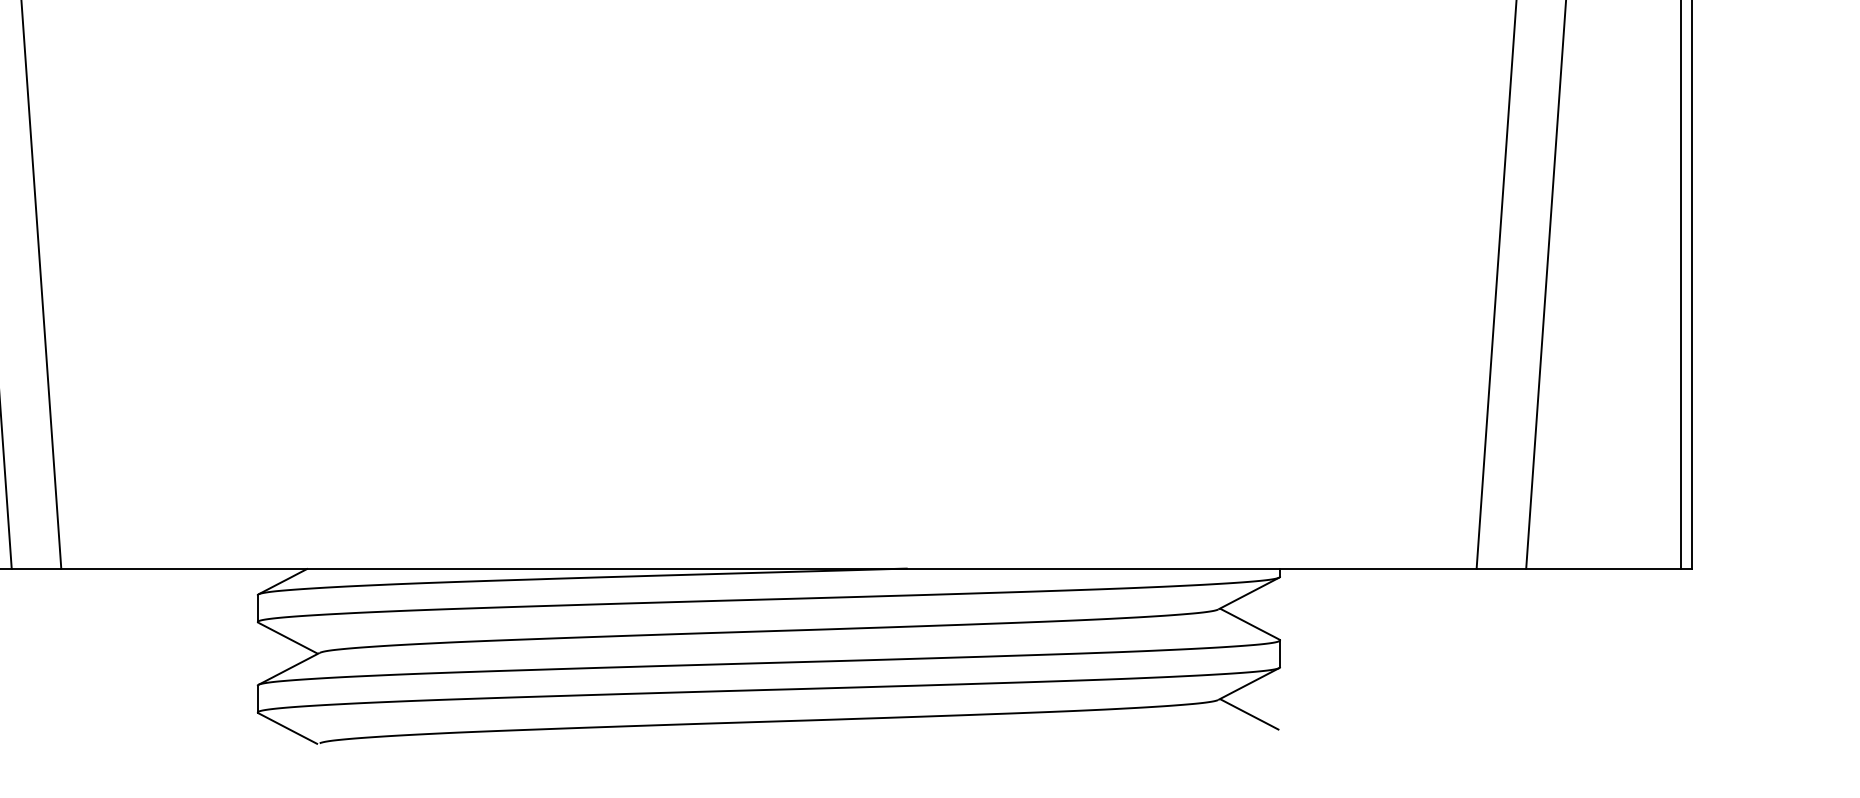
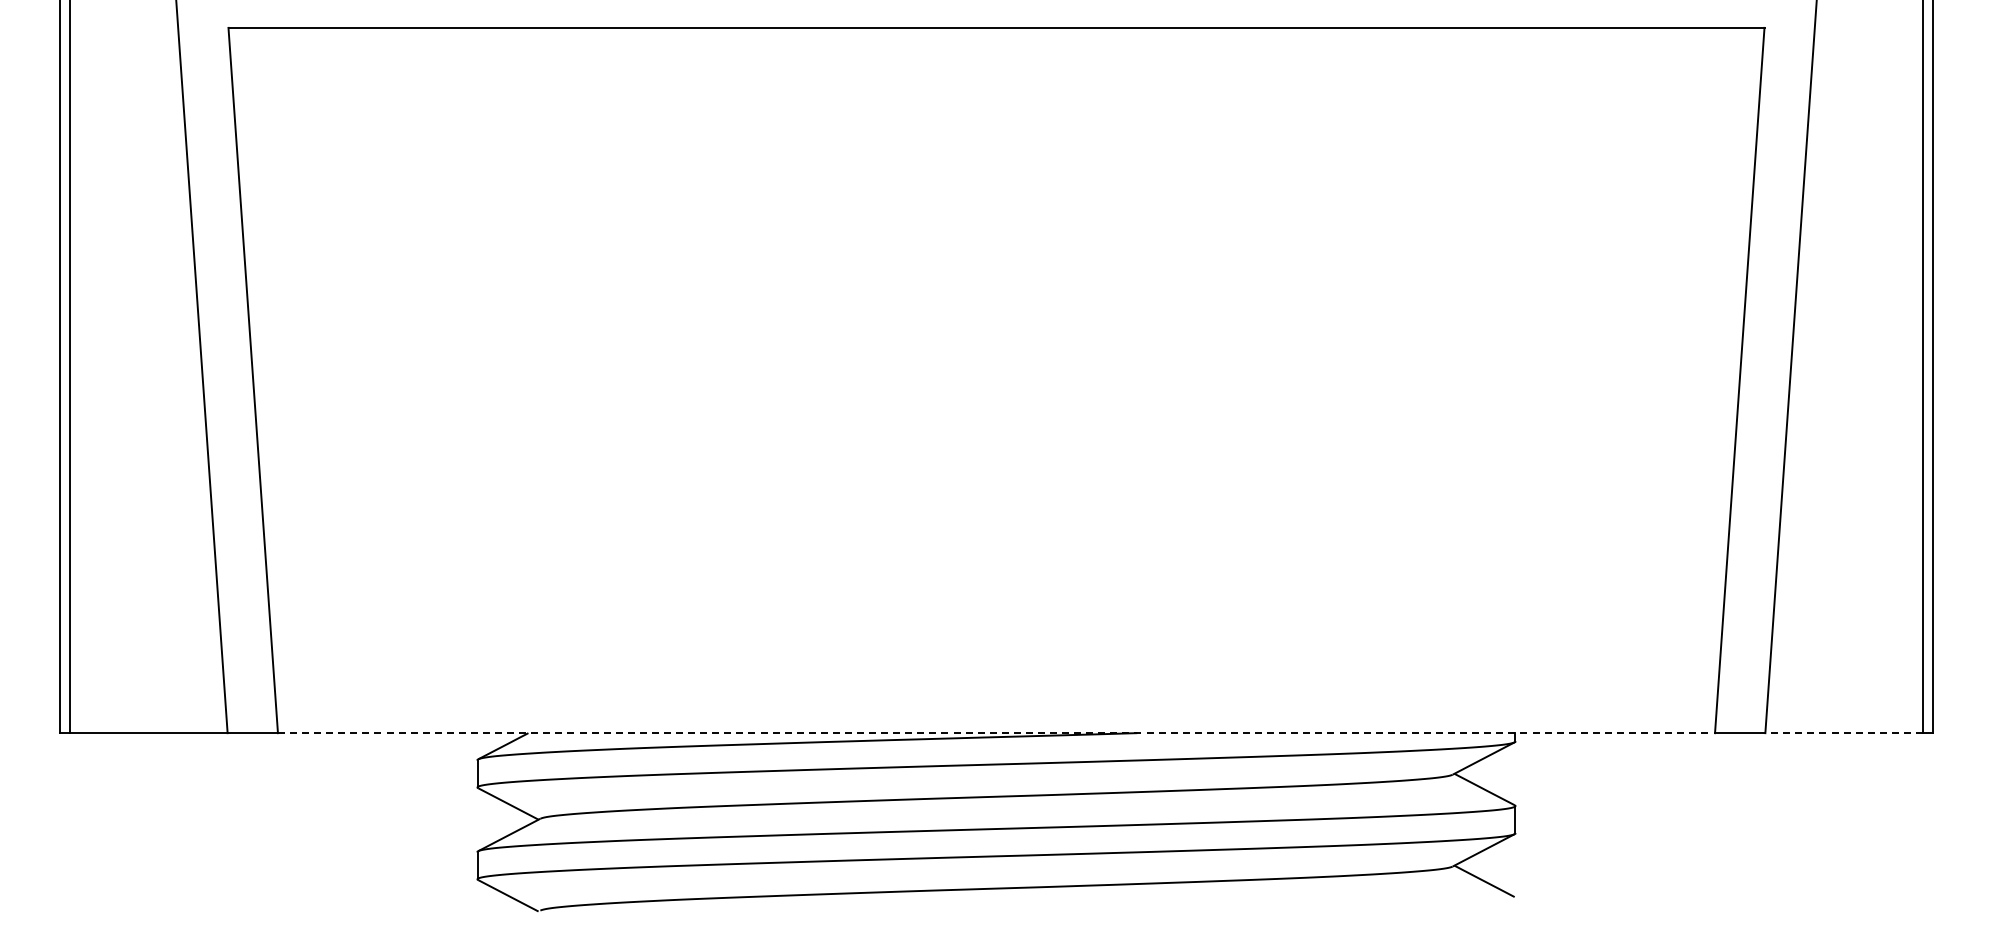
line: (768, 568) -> (996, 733), solid -> dashed
line: (1604, 568) -> (1844, 733), solid -> dashed

